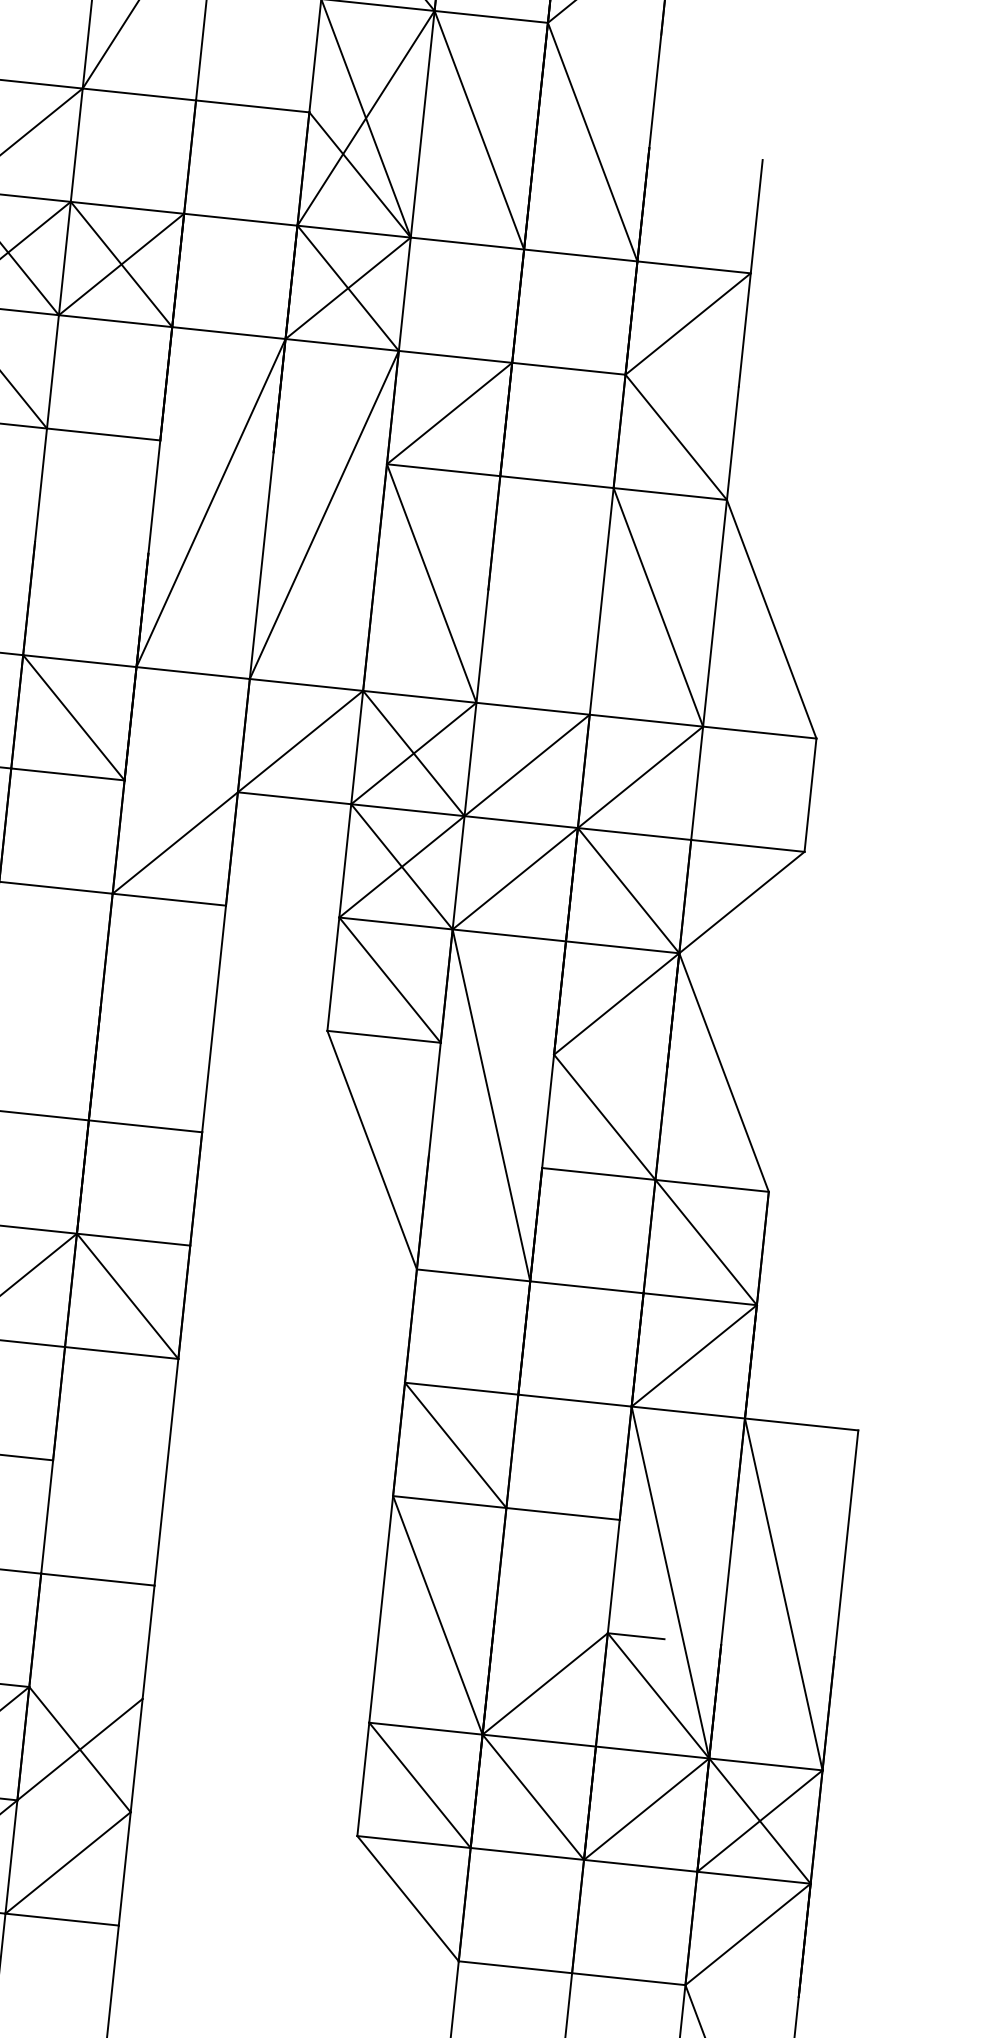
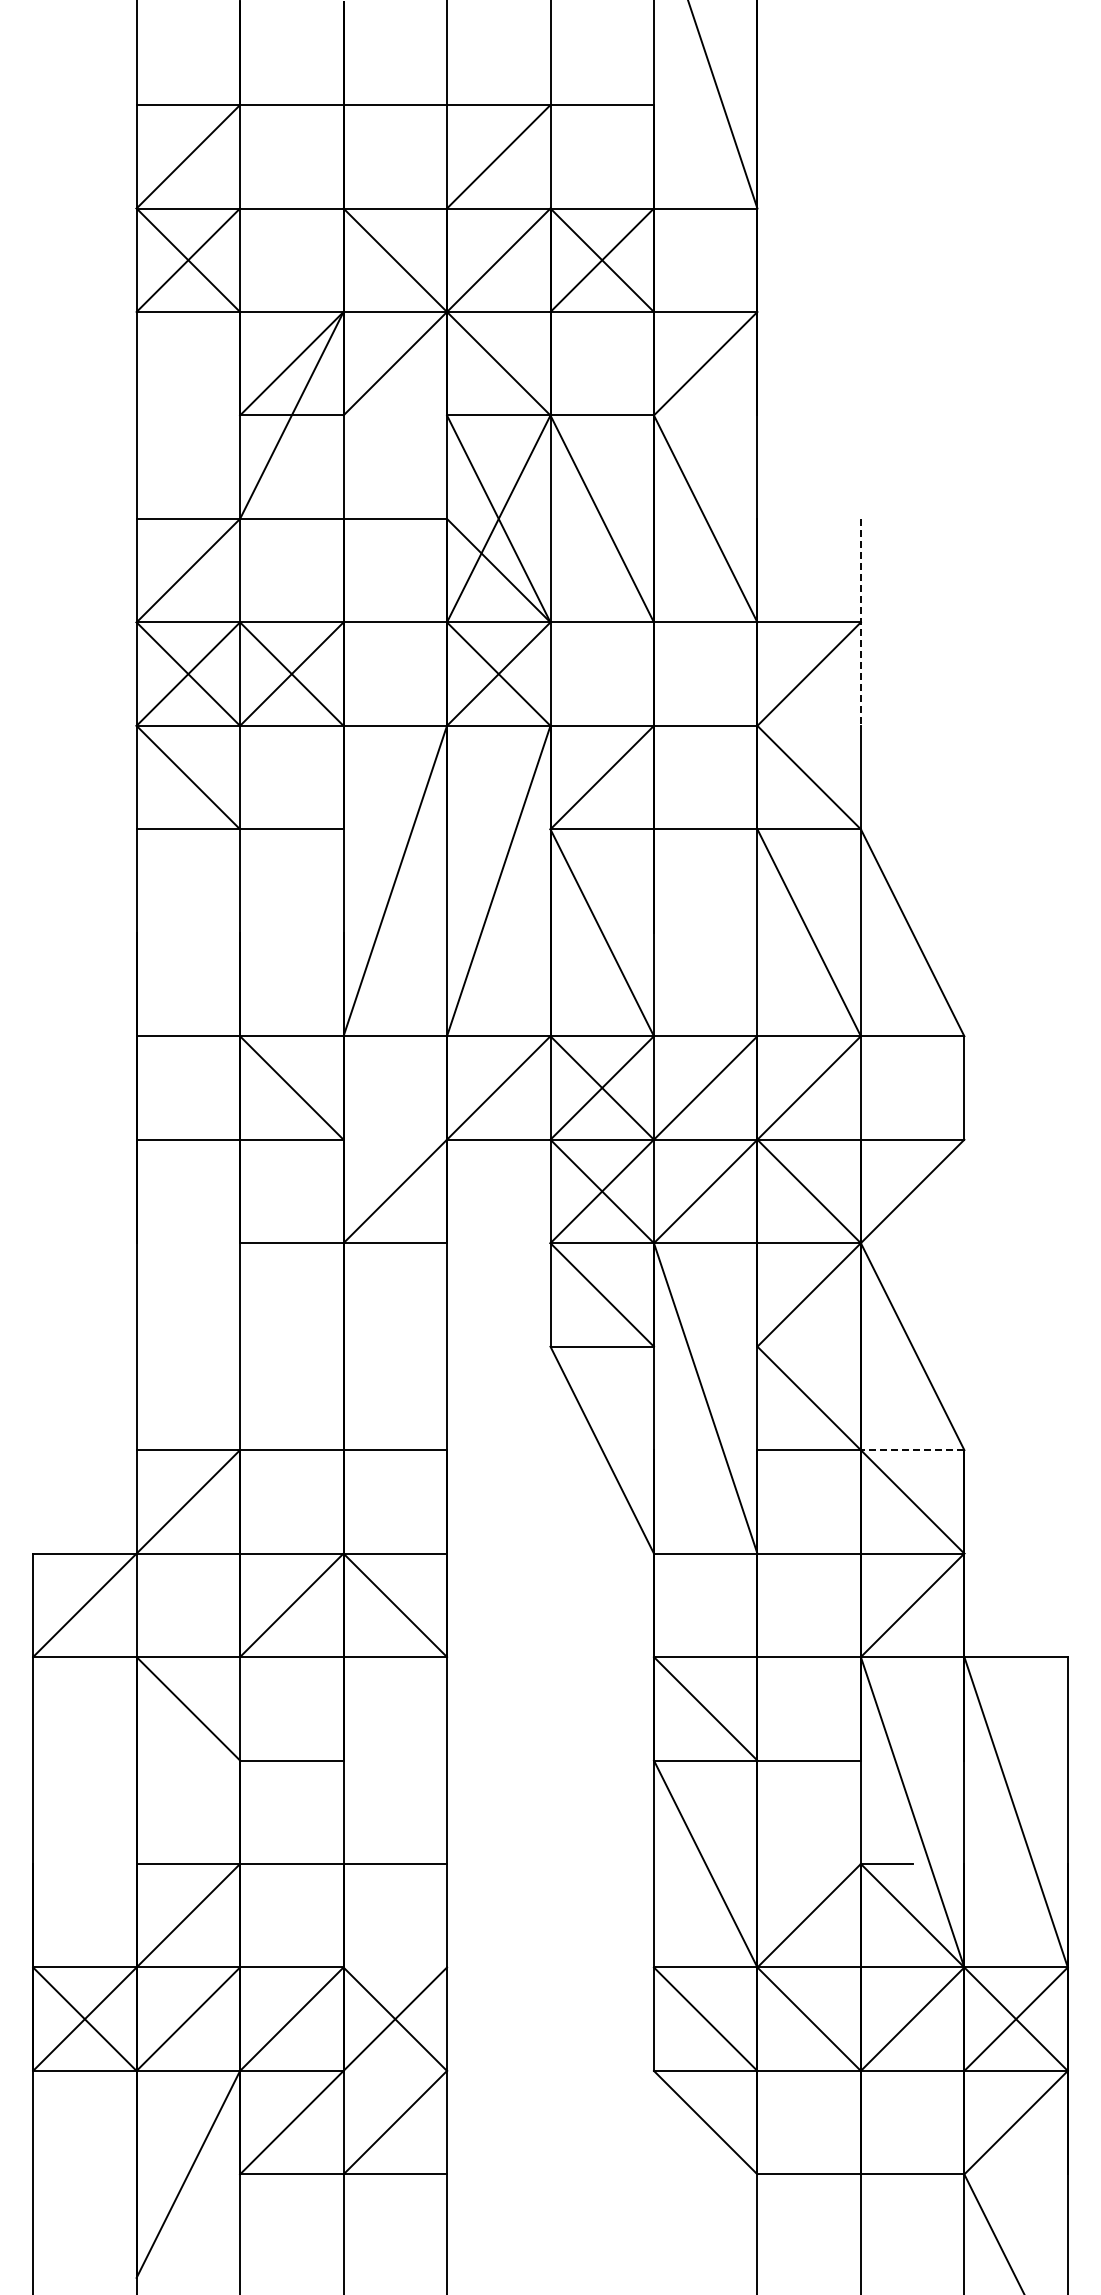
line: (750, 273) -> (860, 622), solid -> dashed
line: (711, 1186) -> (912, 1450), solid -> dashed

